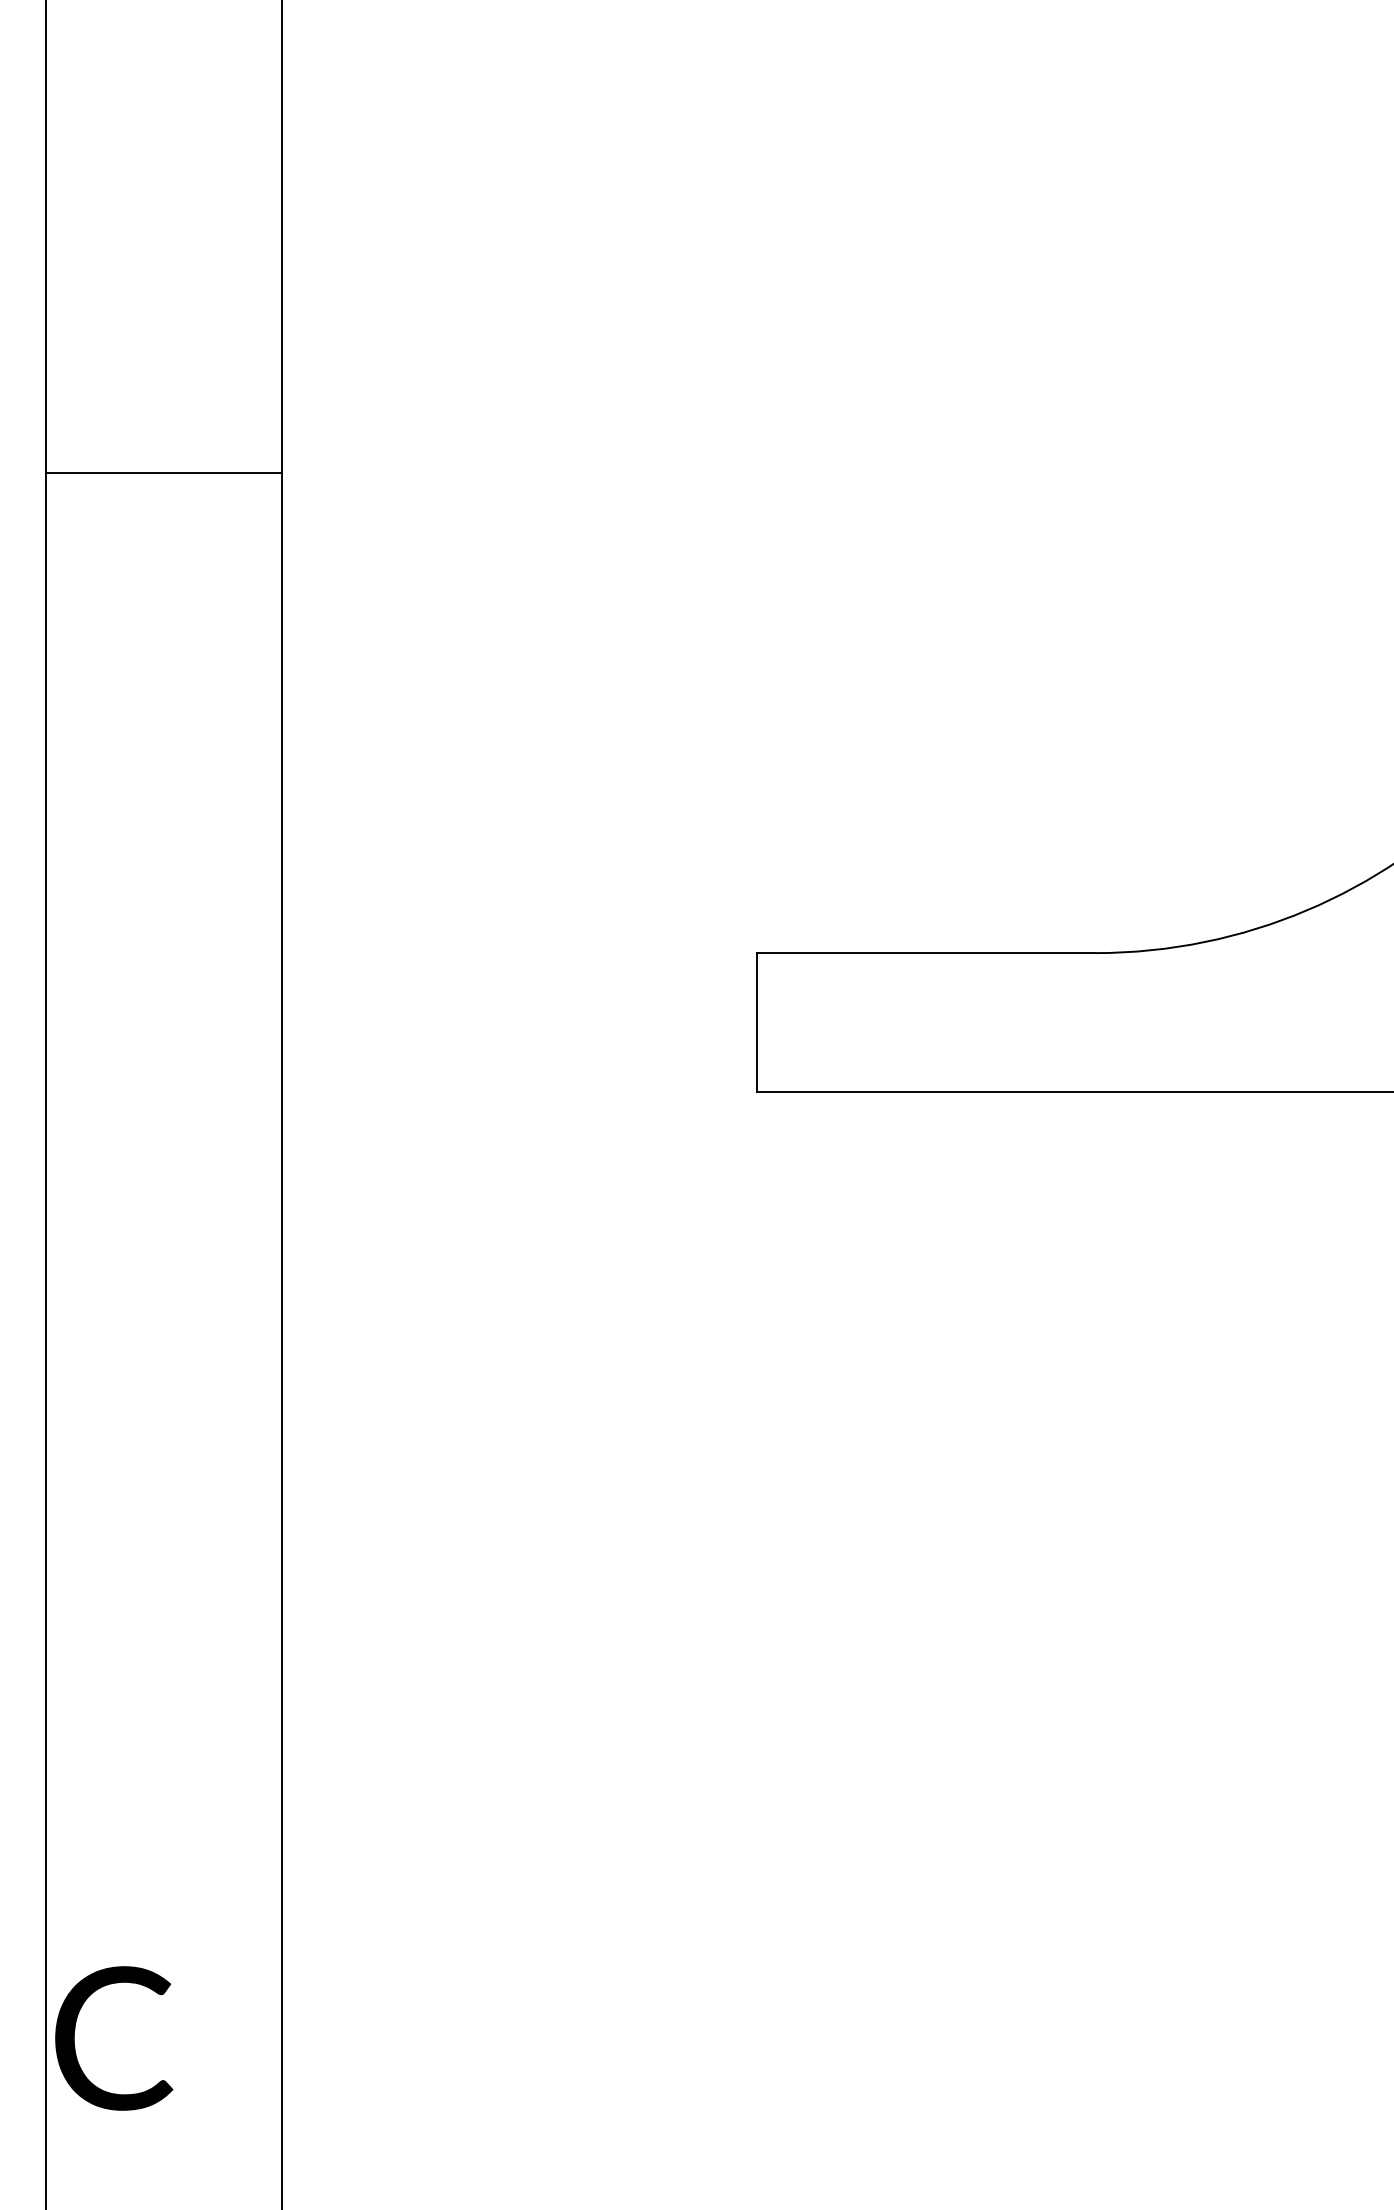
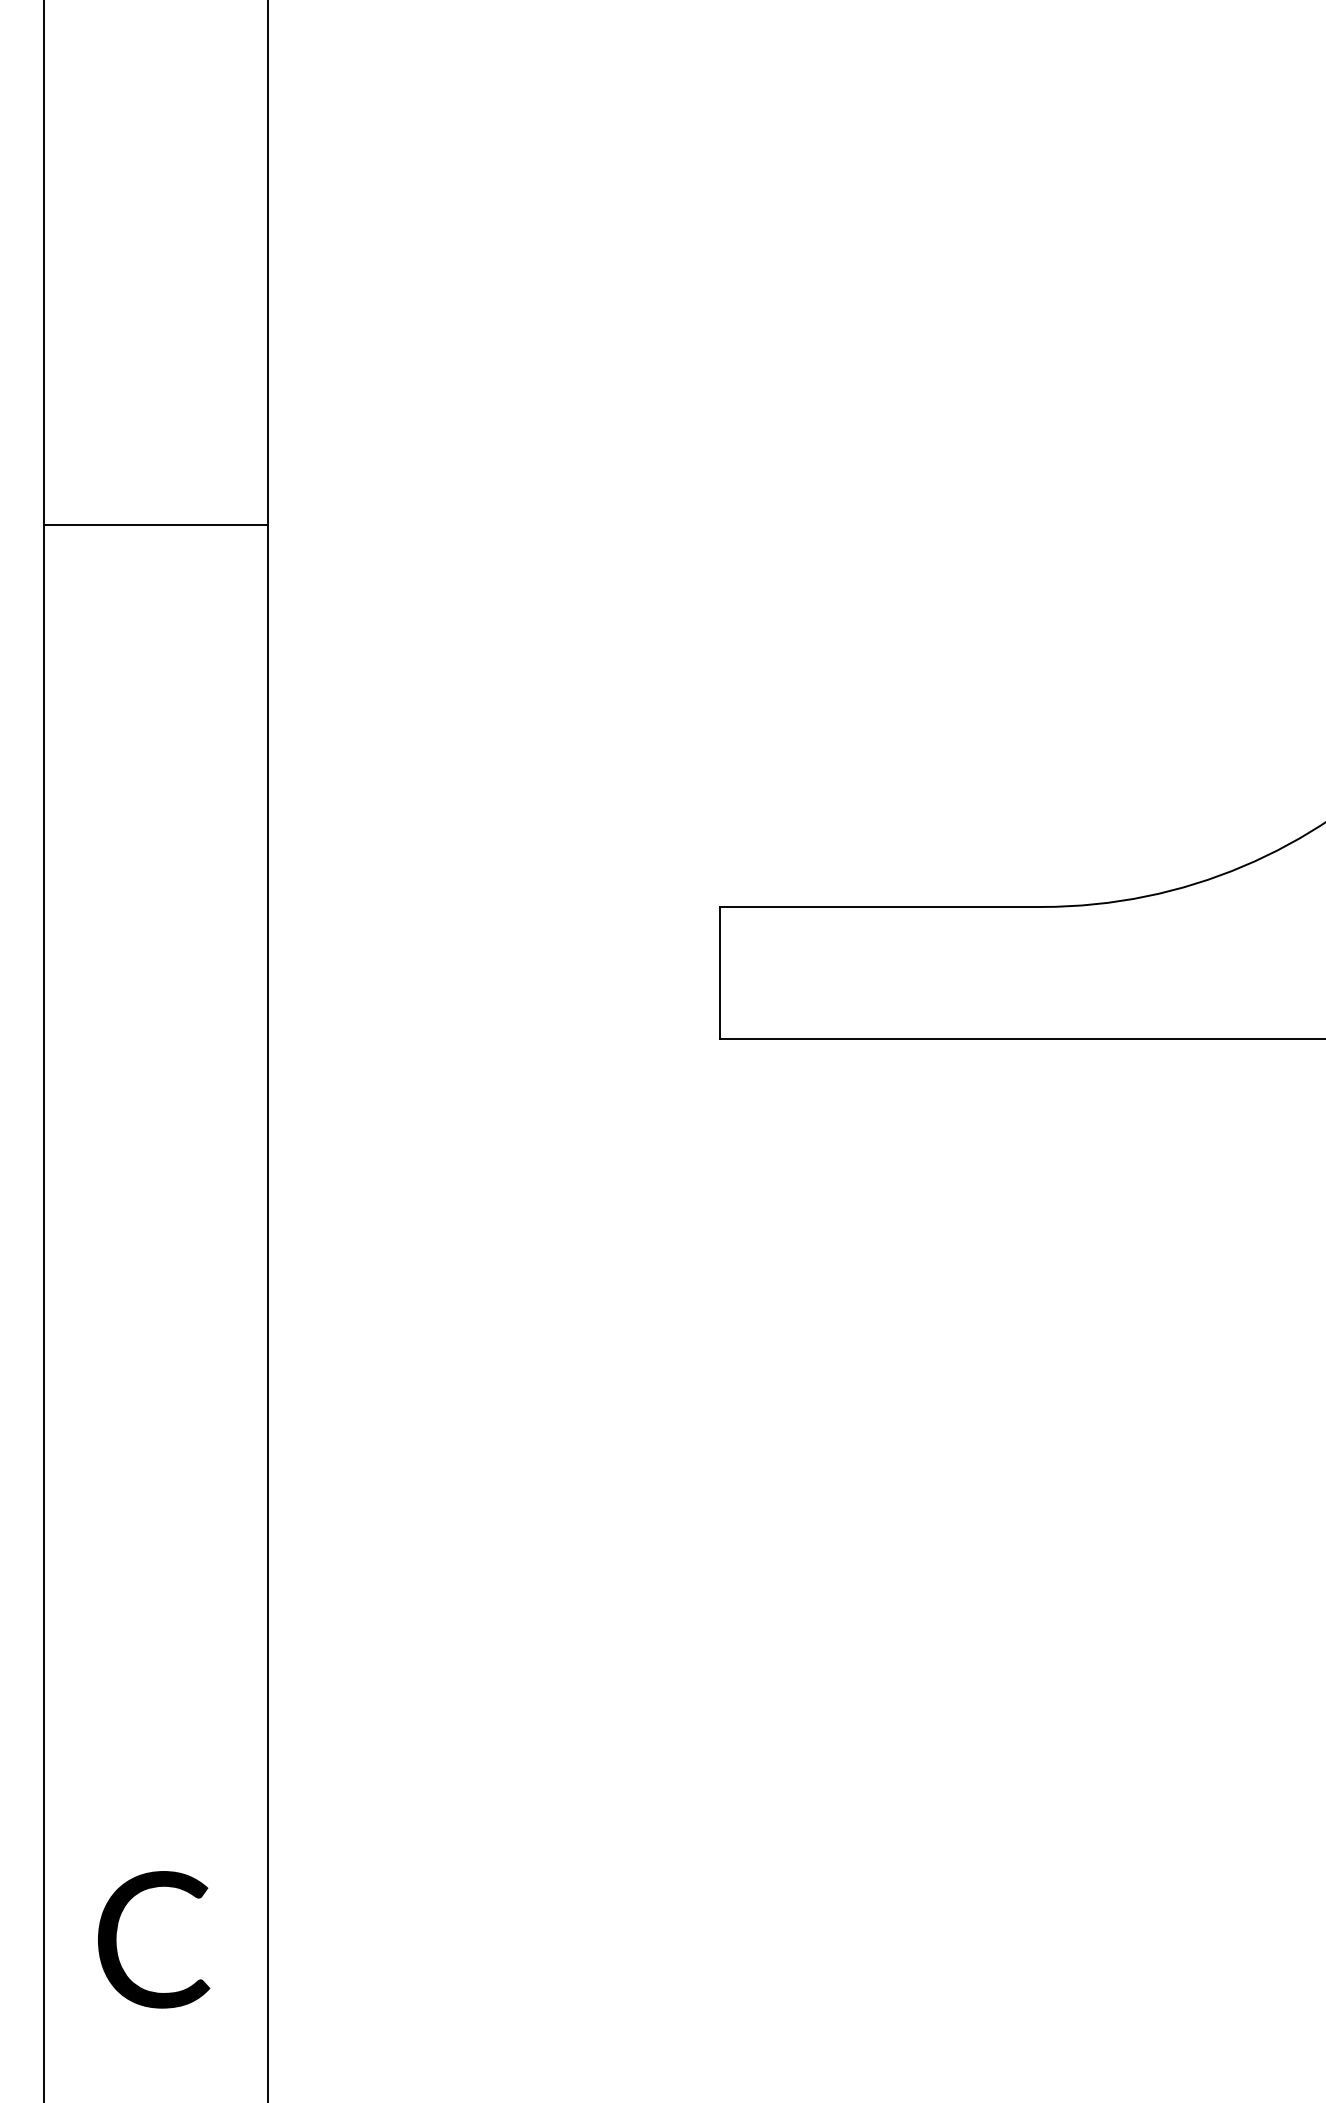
line: (164, 472) -> (156, 524), moved
text: (114, 2038) -> (154, 1939), moved

